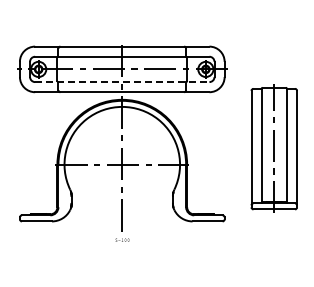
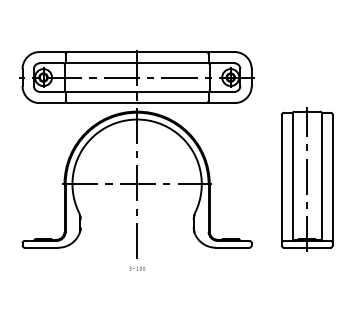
line: (122, 82) -> (137, 92), dashed -> solid
part: (273, 148) -> (306, 179), moved

